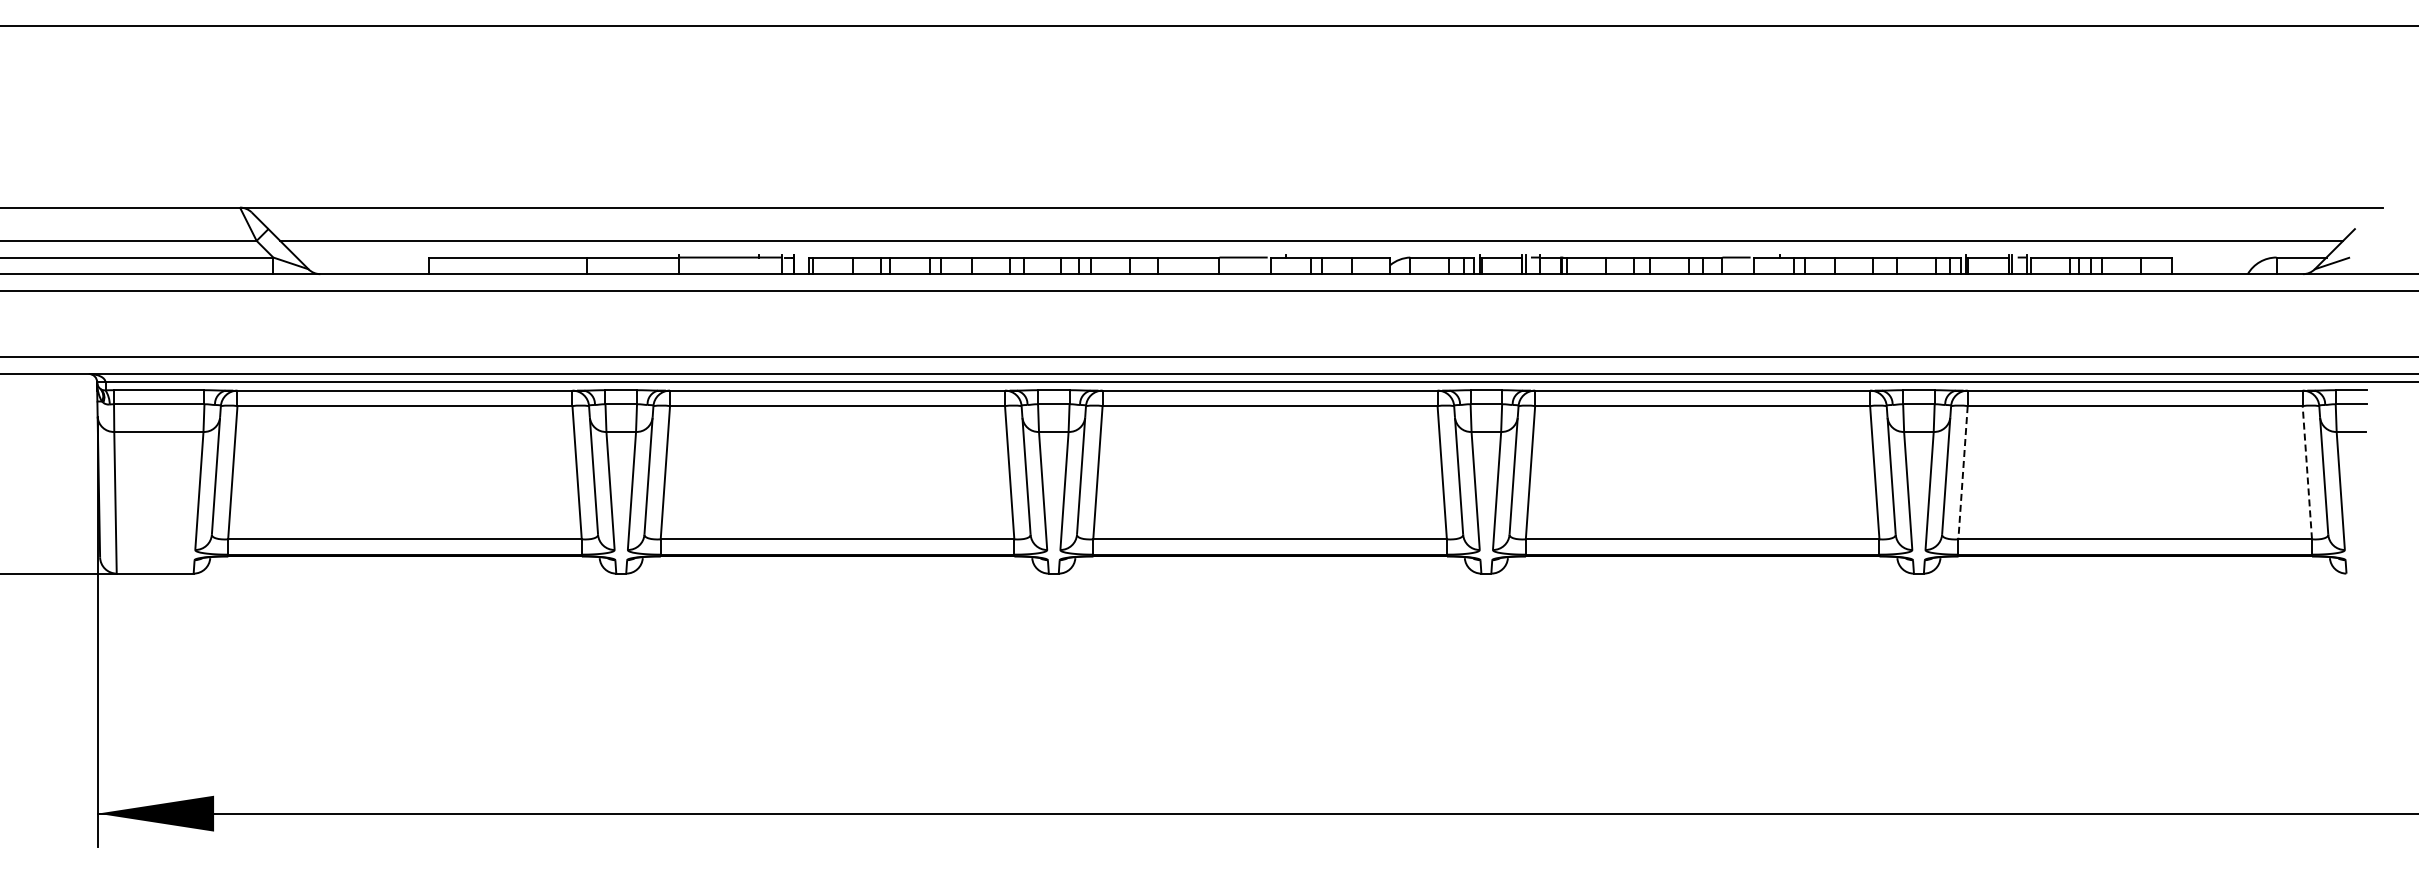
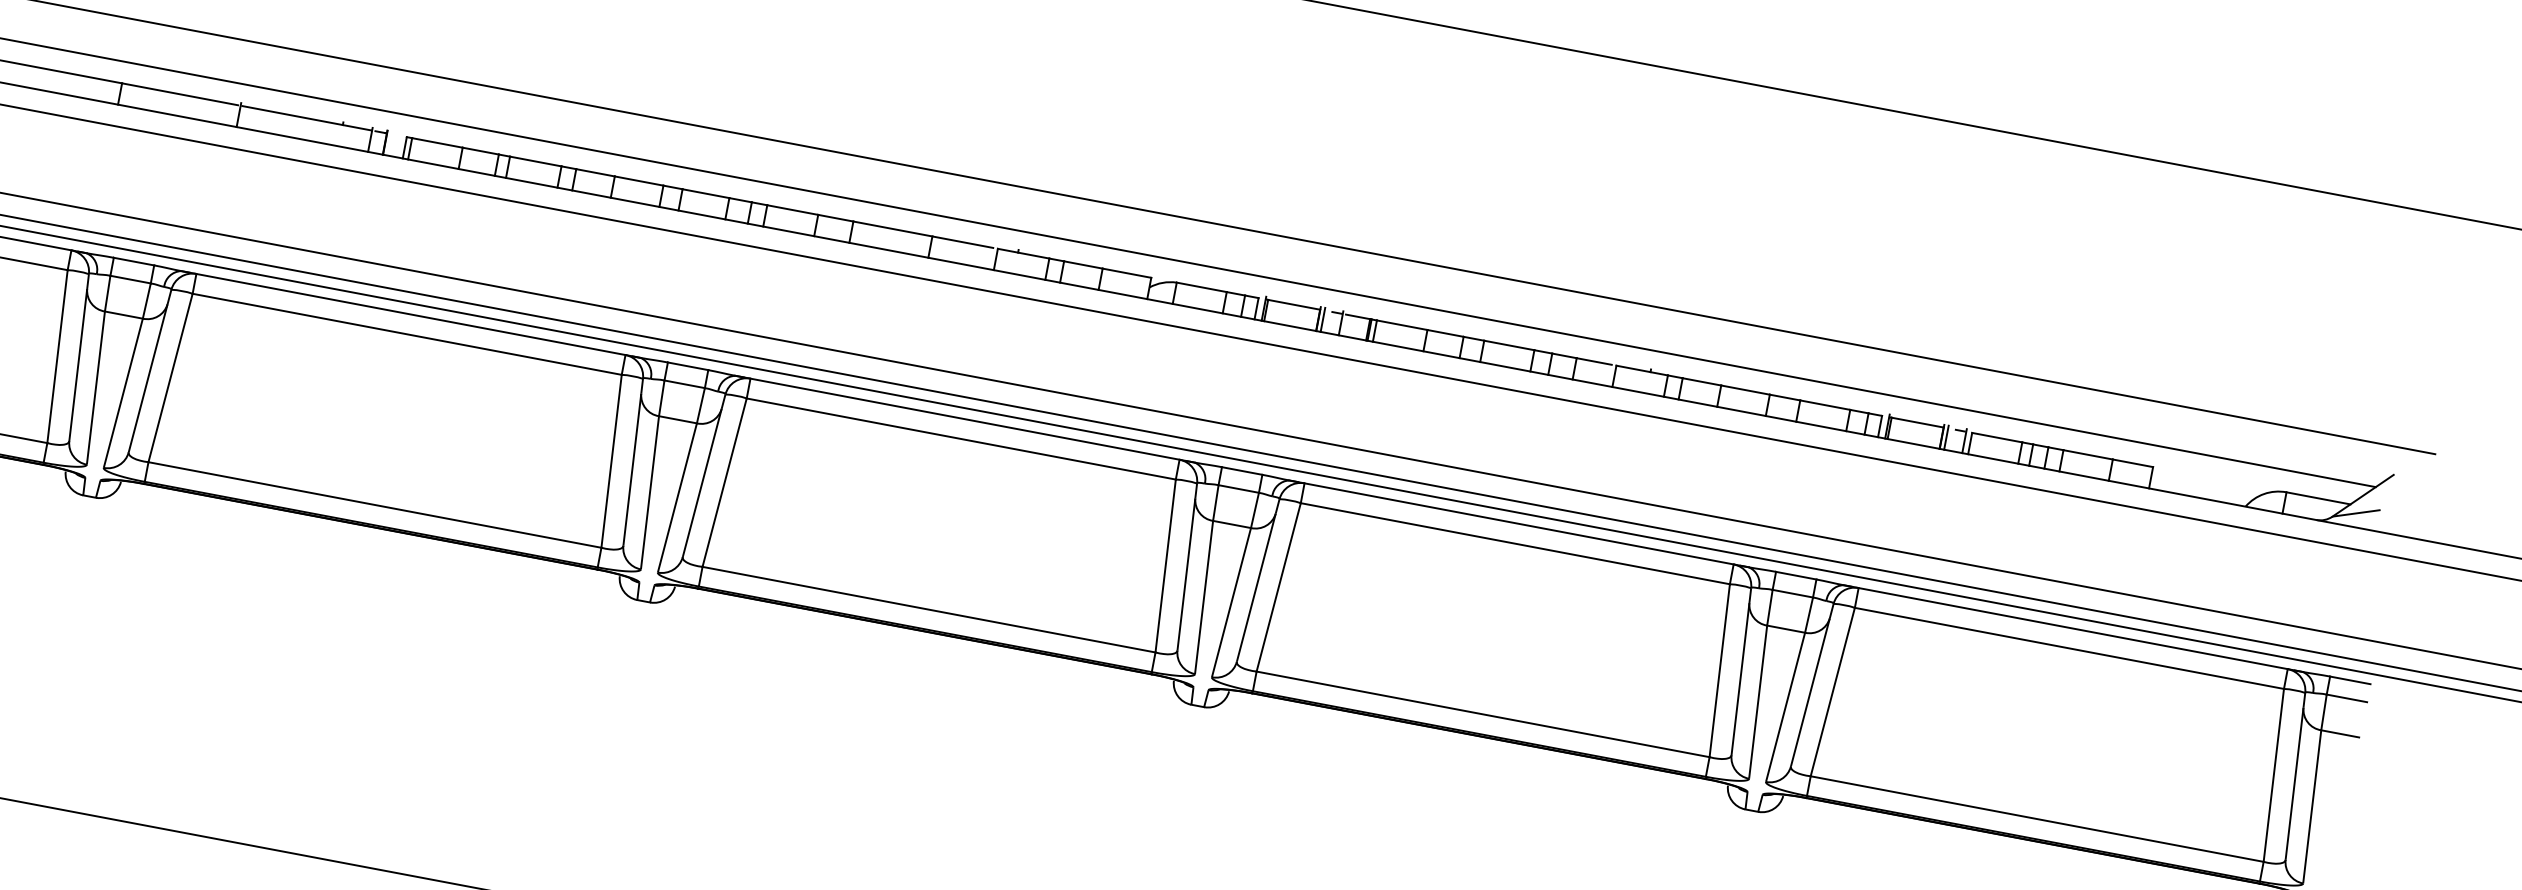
line: (1963, 472) -> (1833, 691), dashed -> solid
line: (2307, 472) -> (2274, 775), dashed -> solid

